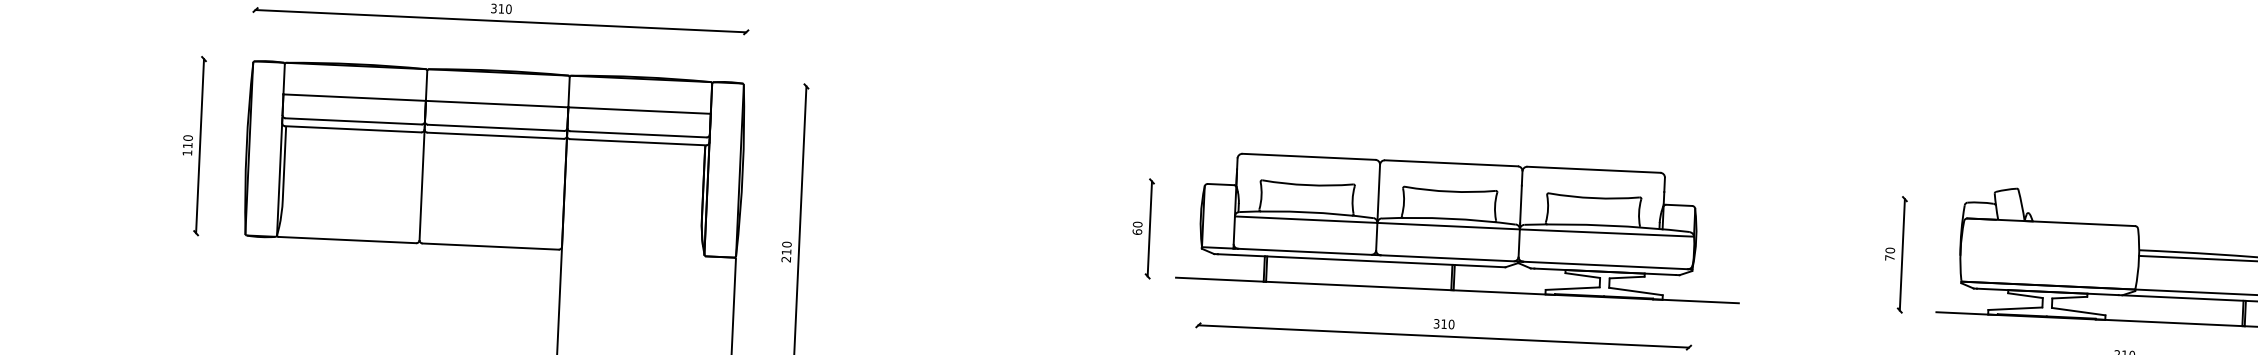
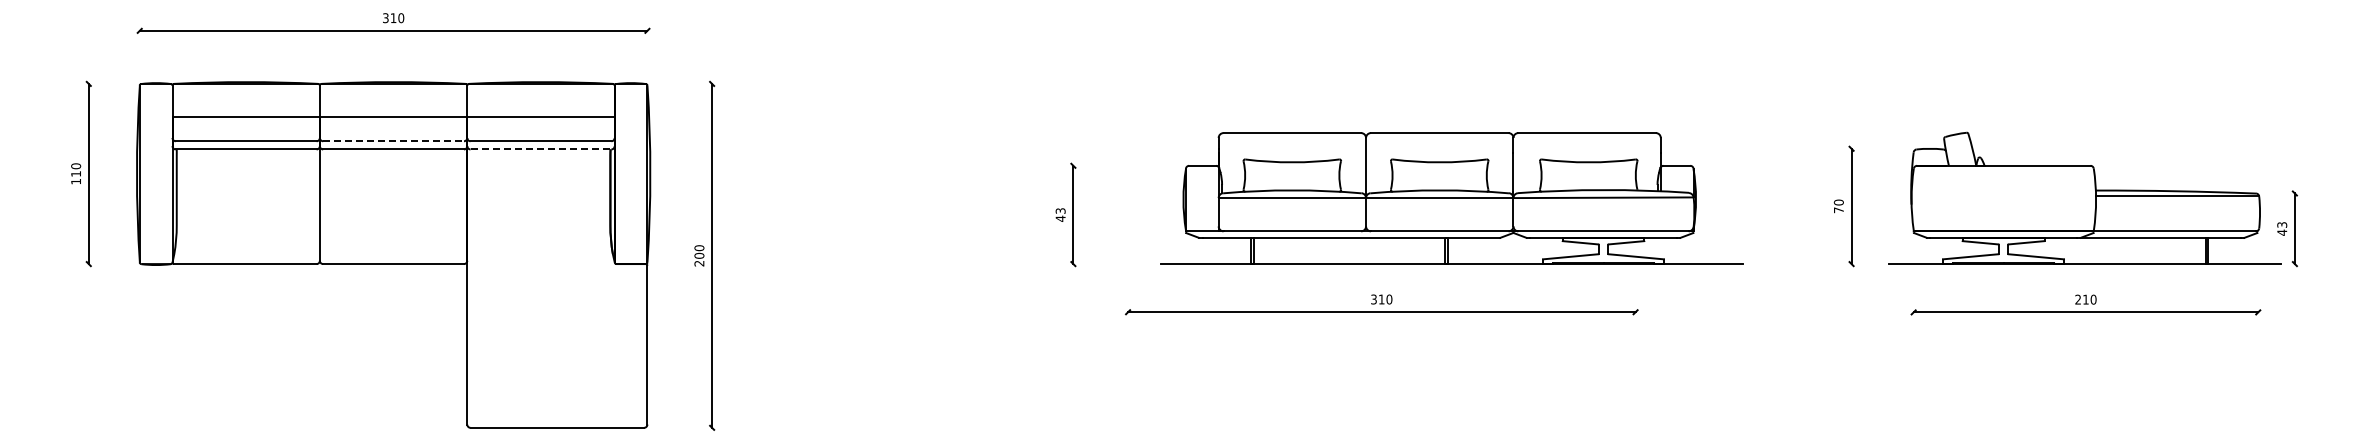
line: (496, 128) -> (394, 141), solid -> dashed
line: (638, 142) -> (541, 149), solid -> dashed
text: (1137, 227) -> (1060, 214), 60 -> 43
part: (1459, 227) -> (1451, 198), moved
text: (786, 251) -> (699, 255), 210 -> 200

